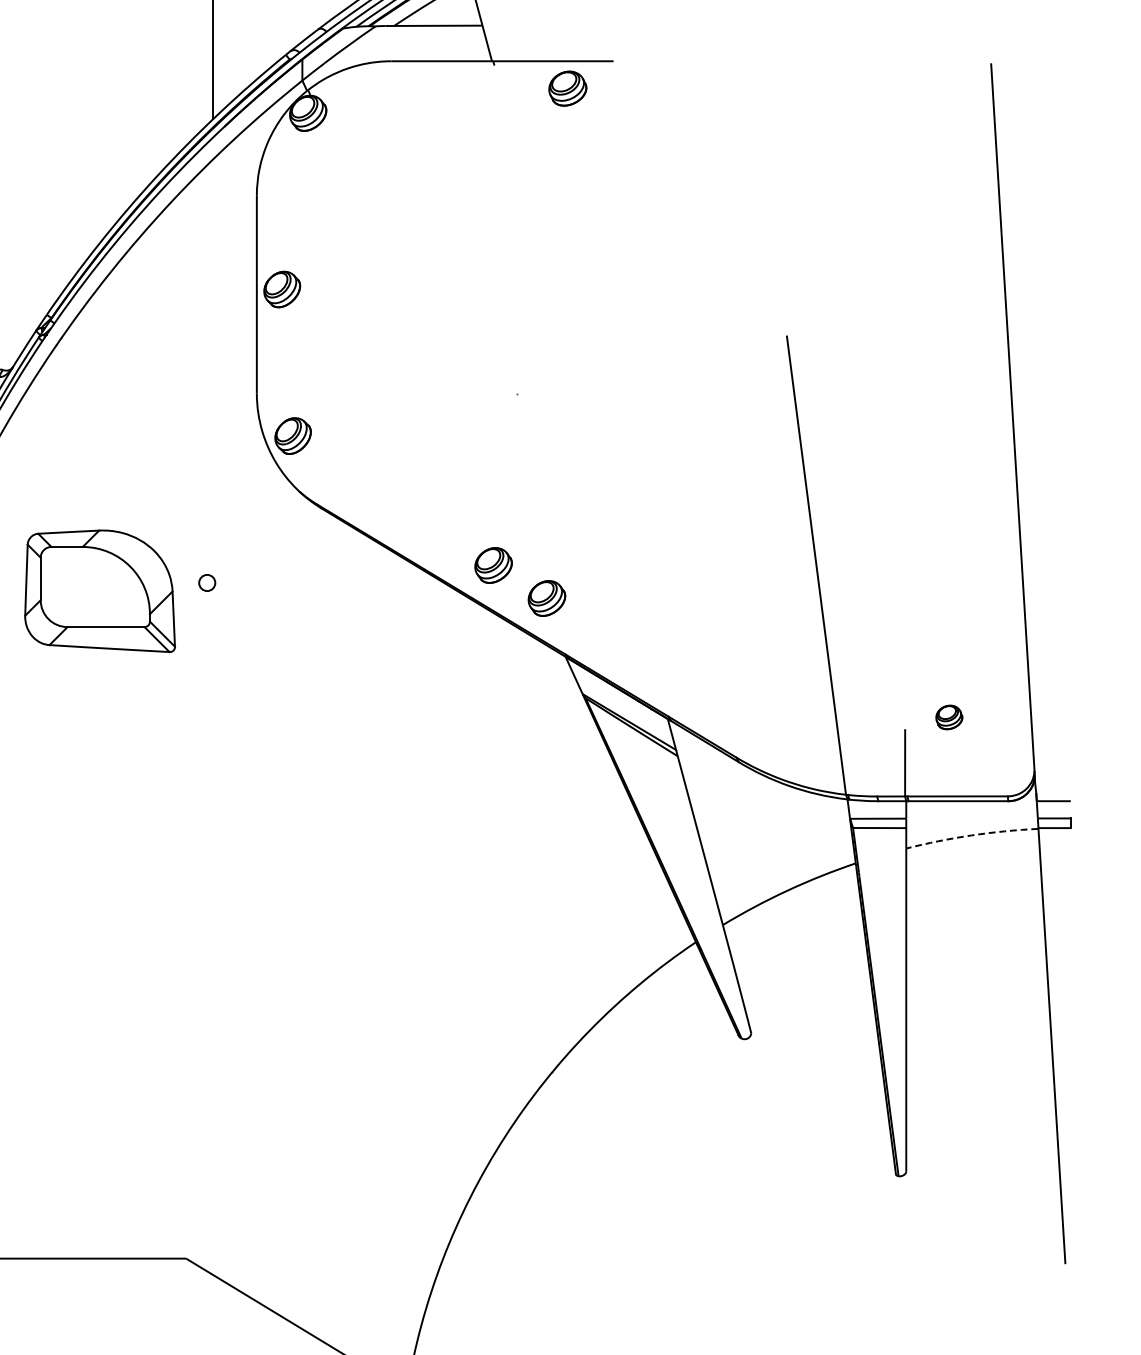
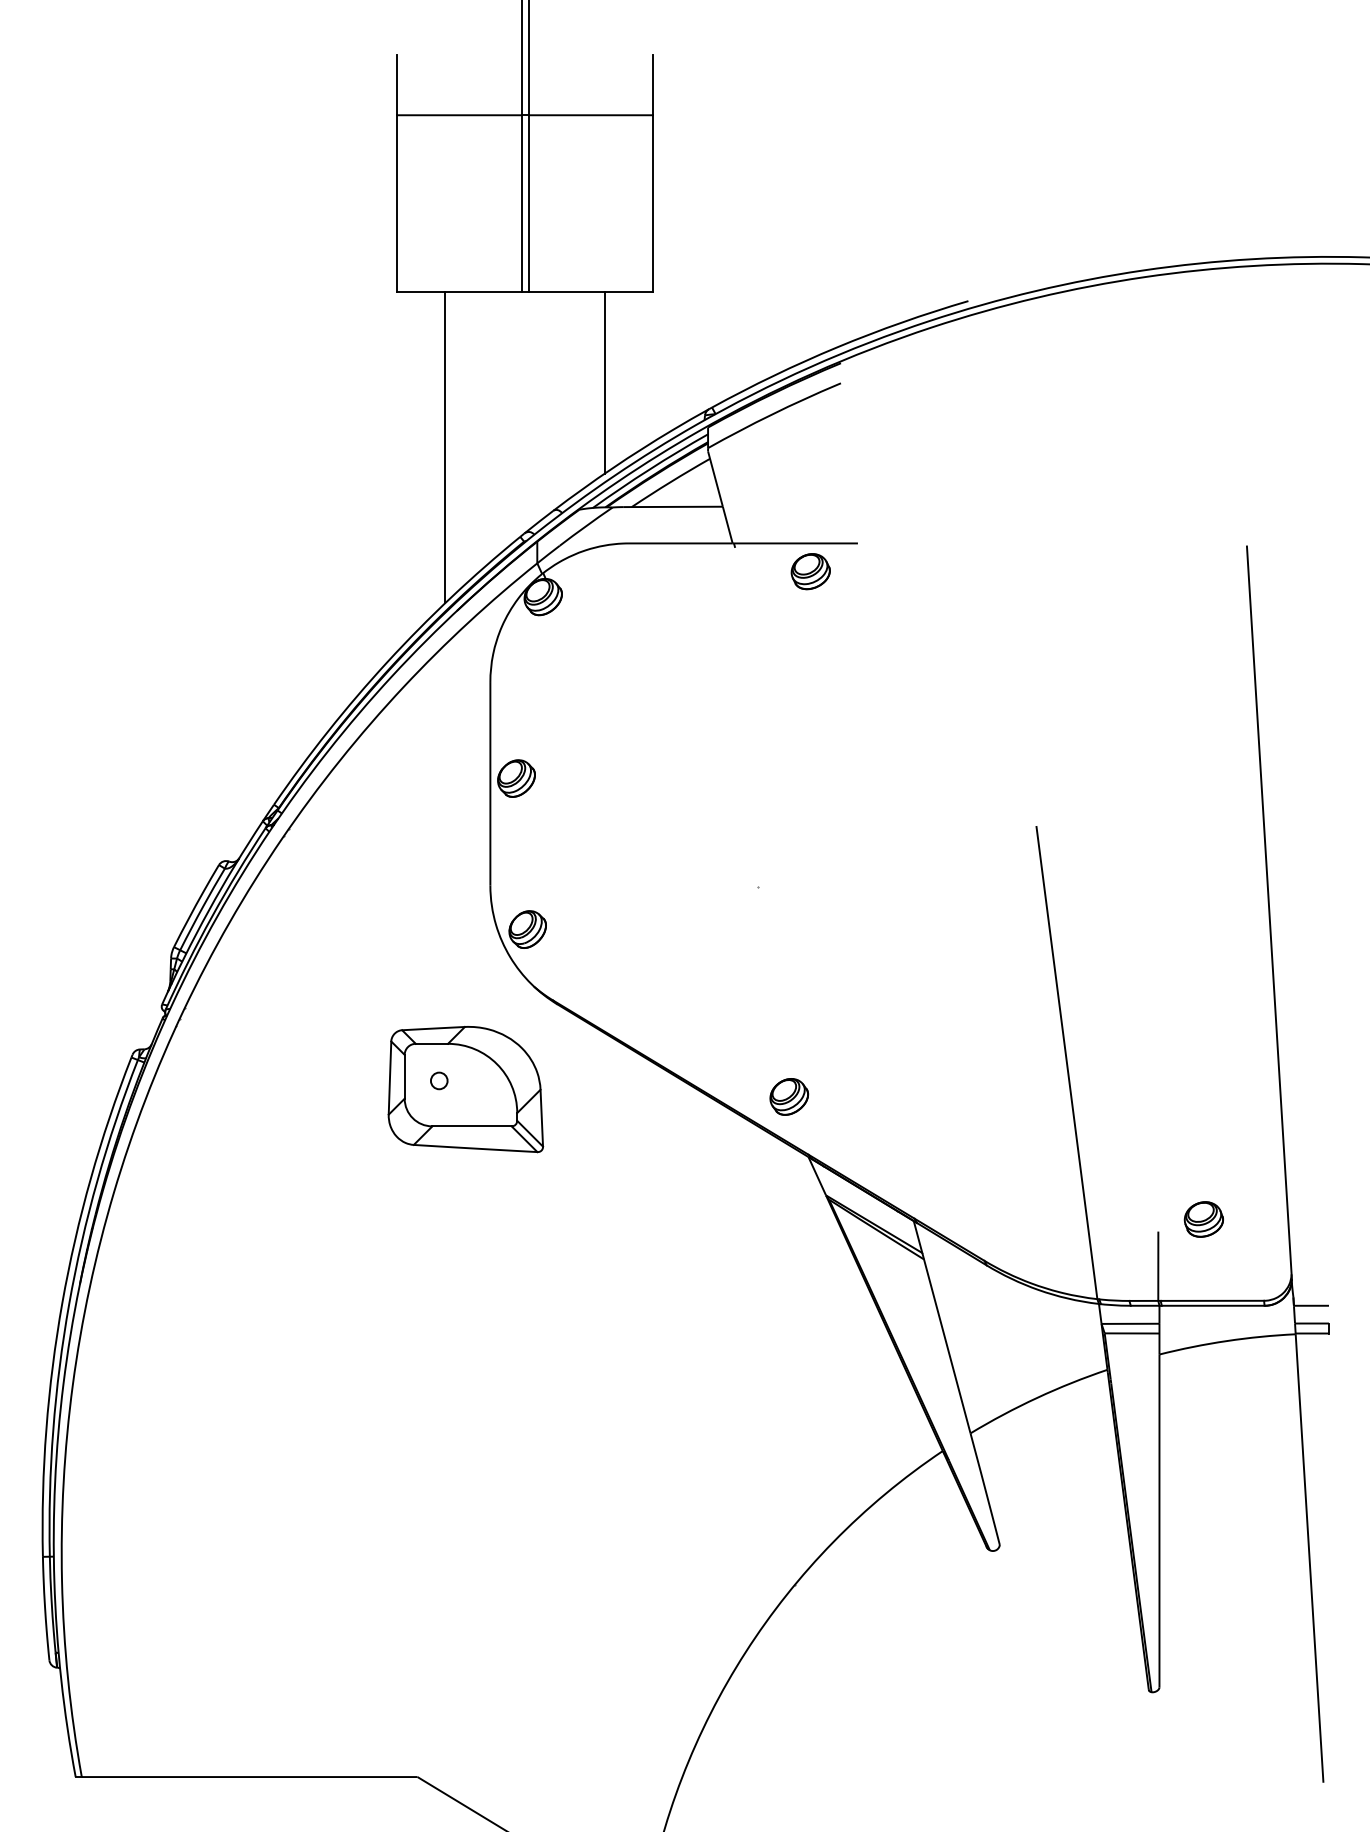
part: (493, 565) -> (734, 1062), removed
part: (99, 591) -> (465, 1089), moved
part: (949, 717) -> (1203, 1219), size x1.43
arc: (971, 835) -> (1226, 1341), dashed -> solid

